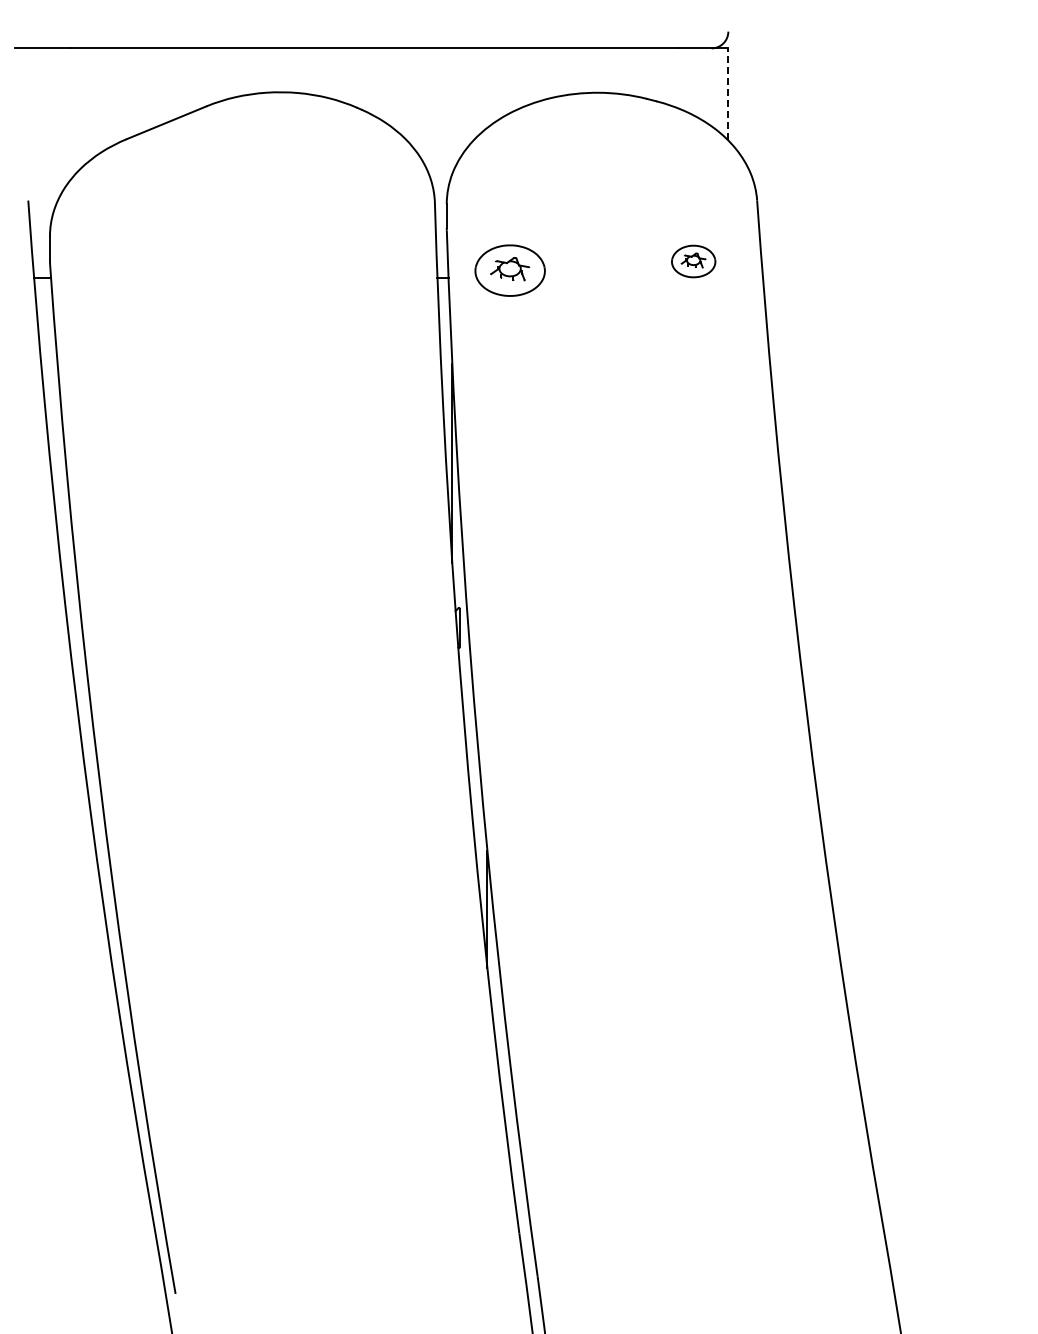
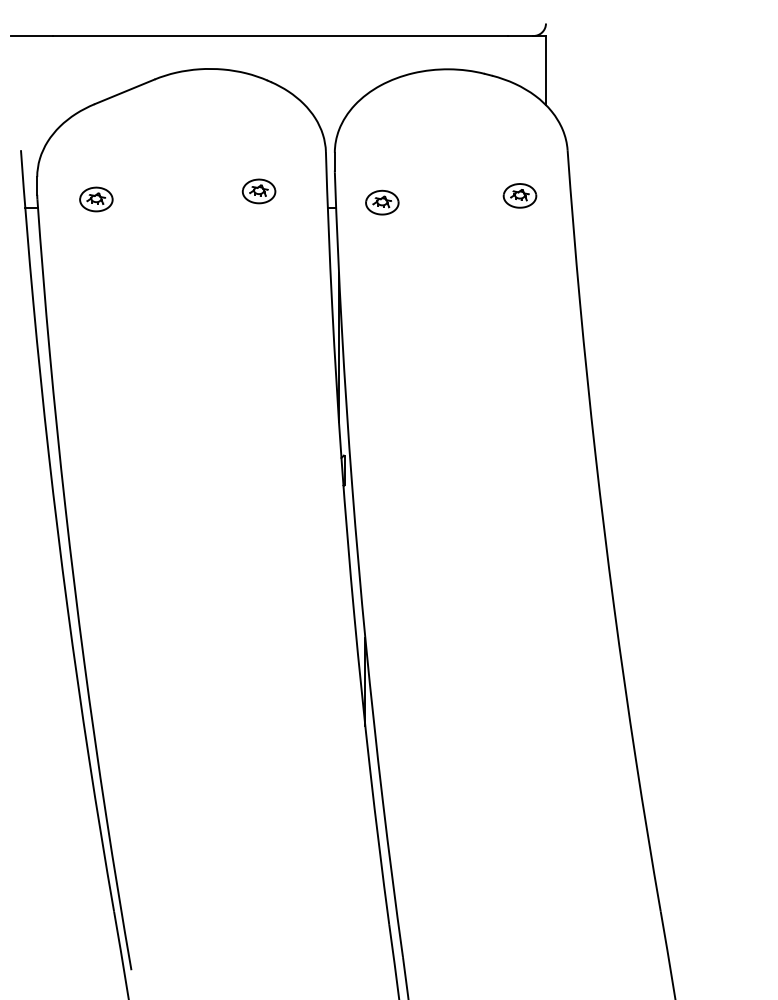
line: (728, 93) -> (546, 69), dashed -> solid
part: (345, 255) -> (258, 191), added
part: (128, 266) -> (96, 199), added
part: (509, 270) -> (381, 202), size x0.62

